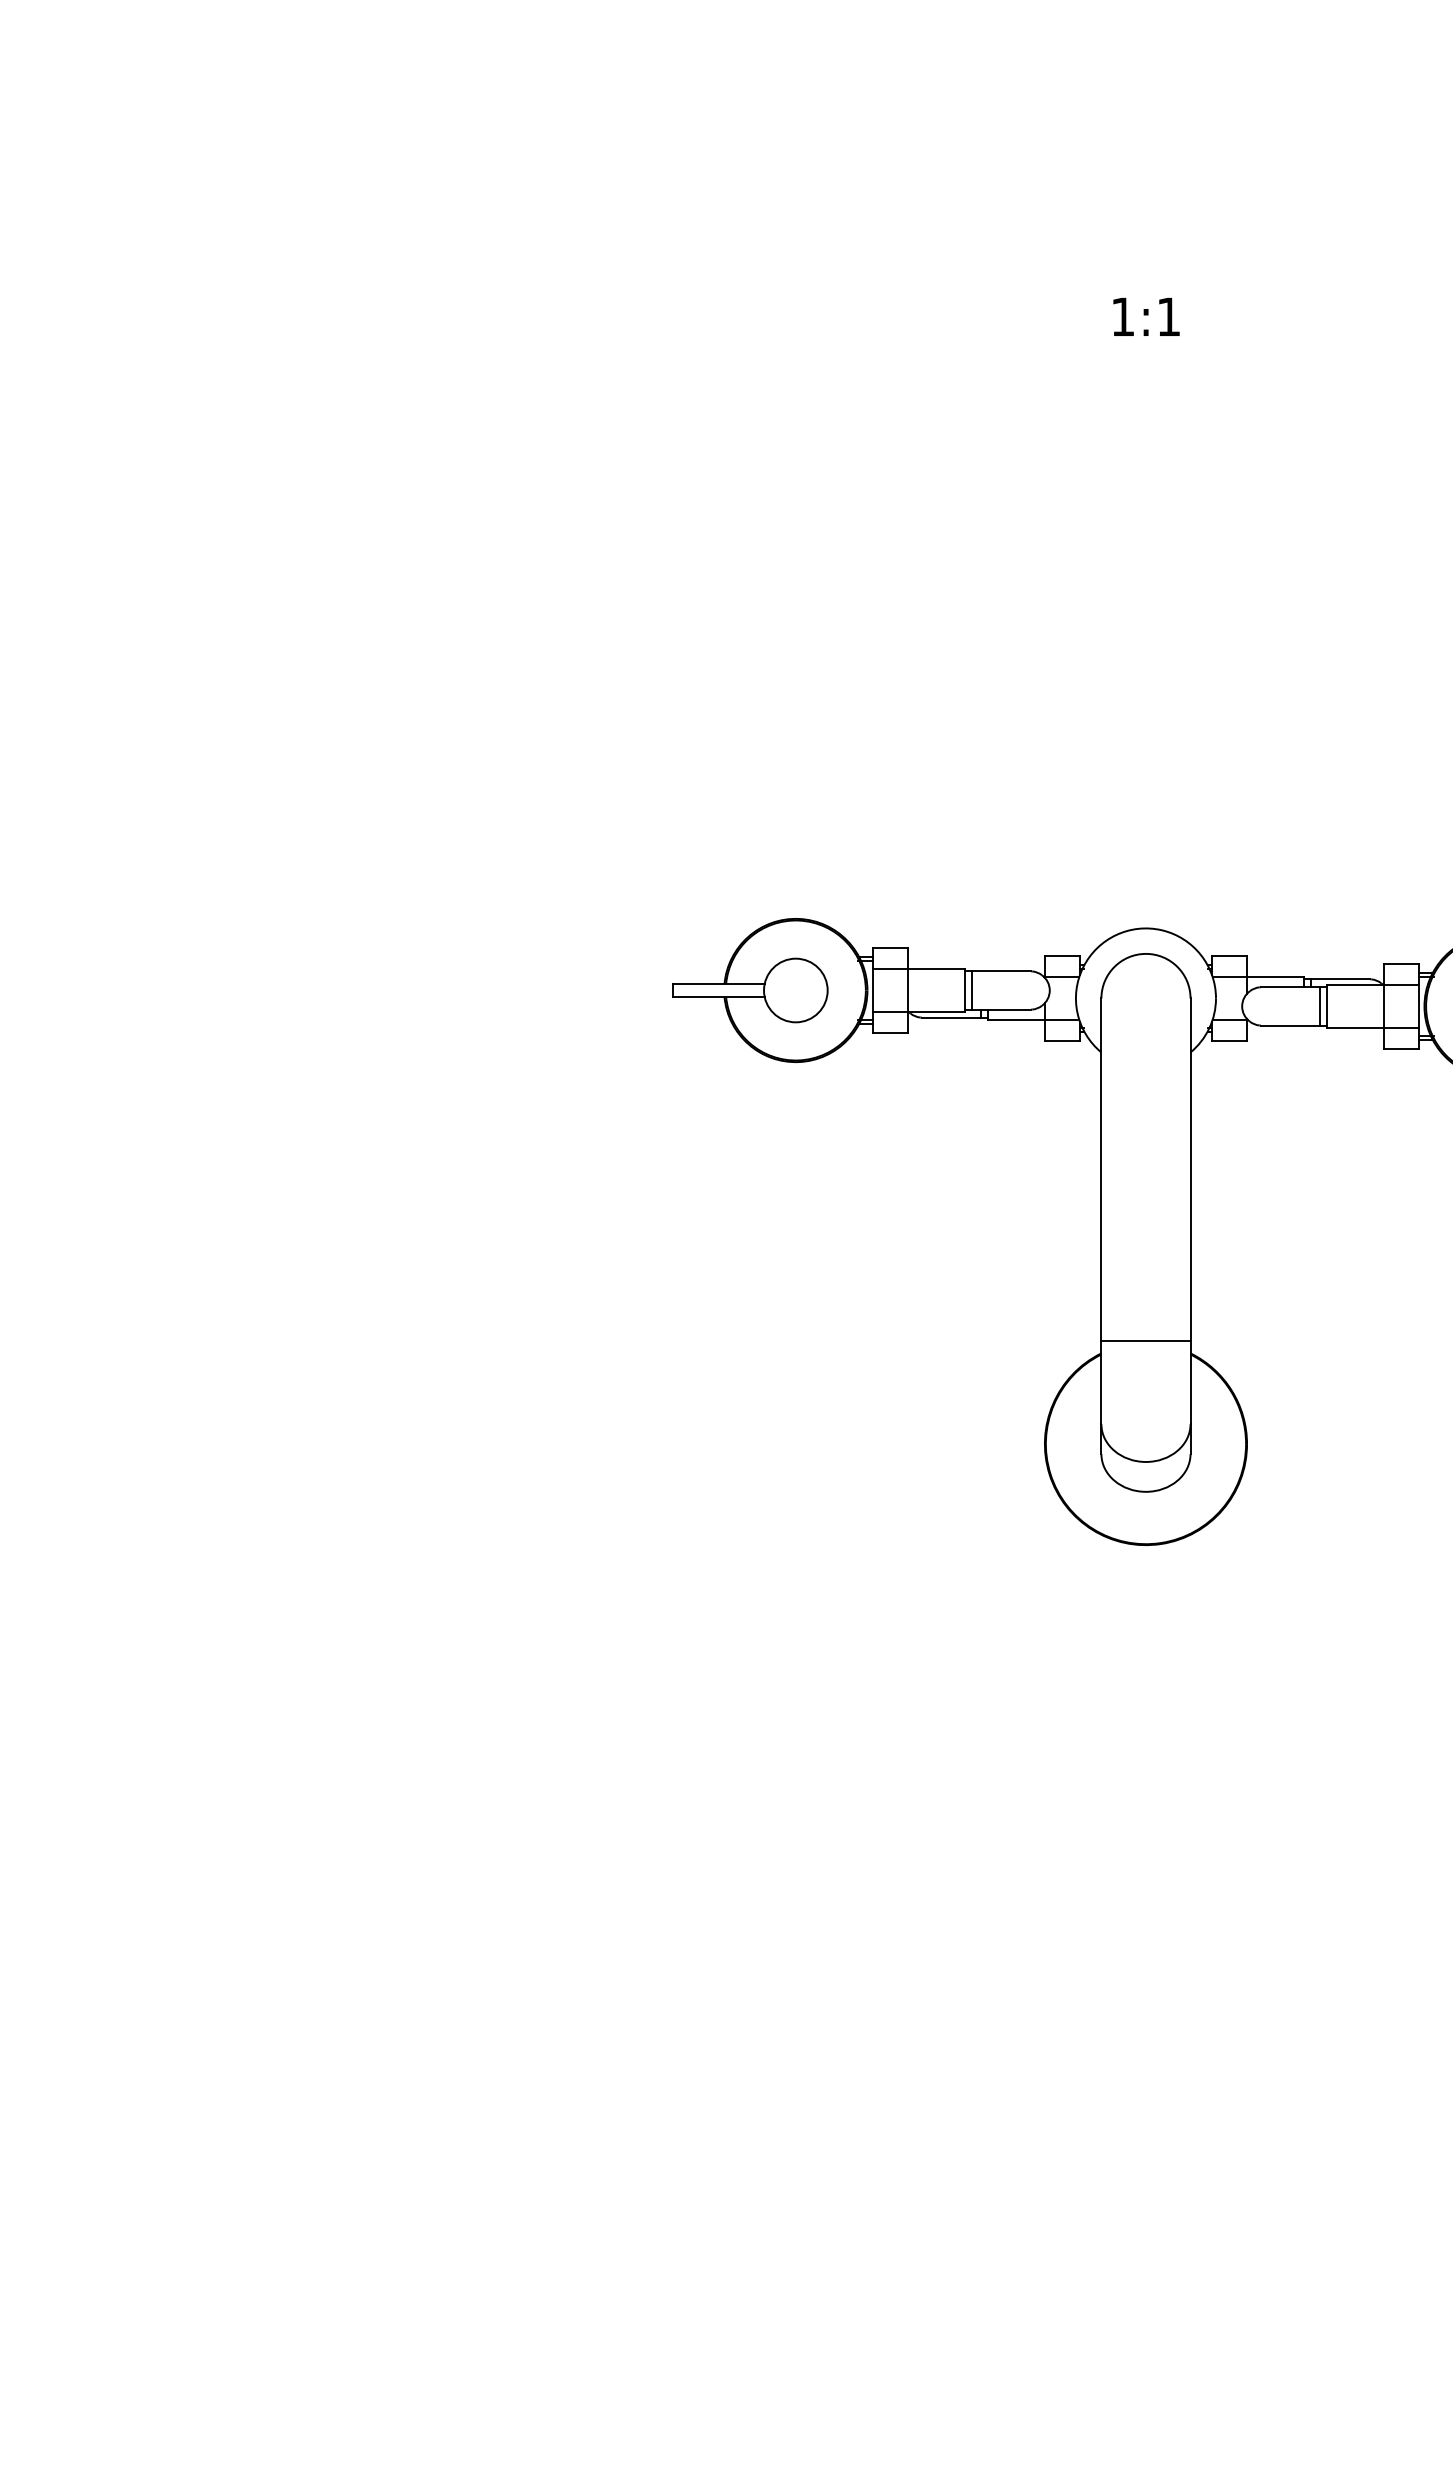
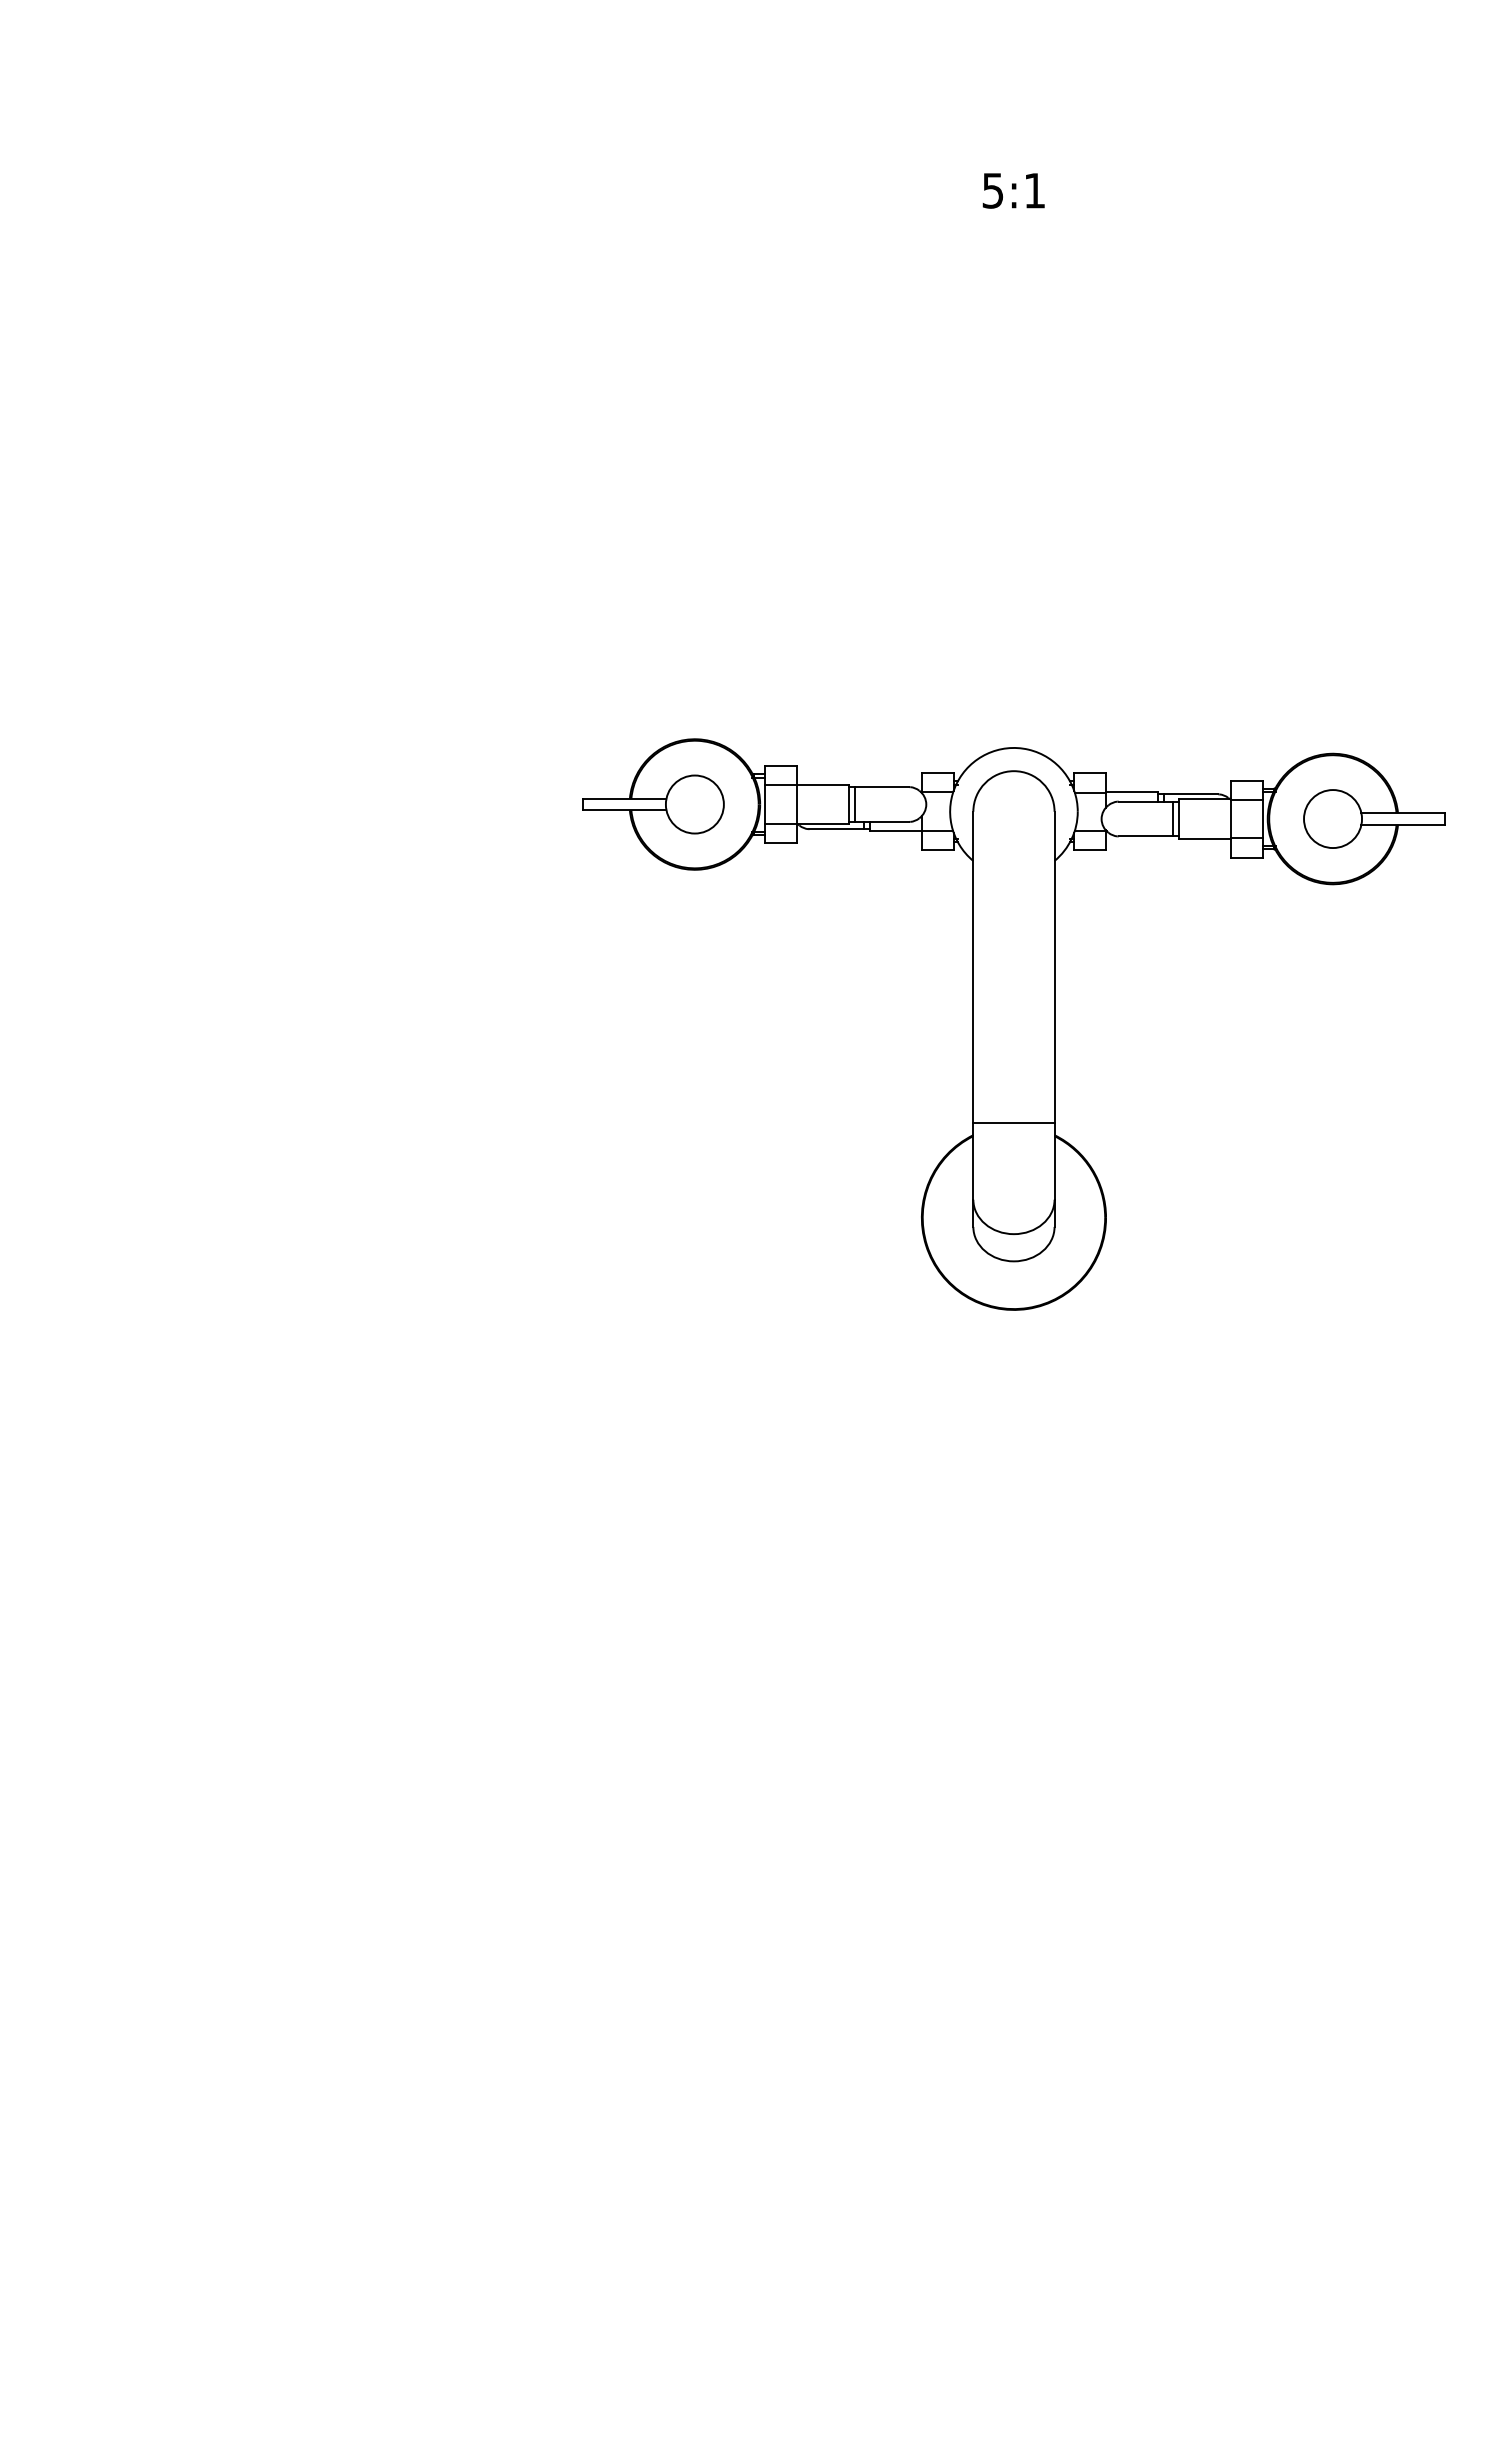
text: (1122, 316) -> (992, 190), 1:1 -> 5:1

